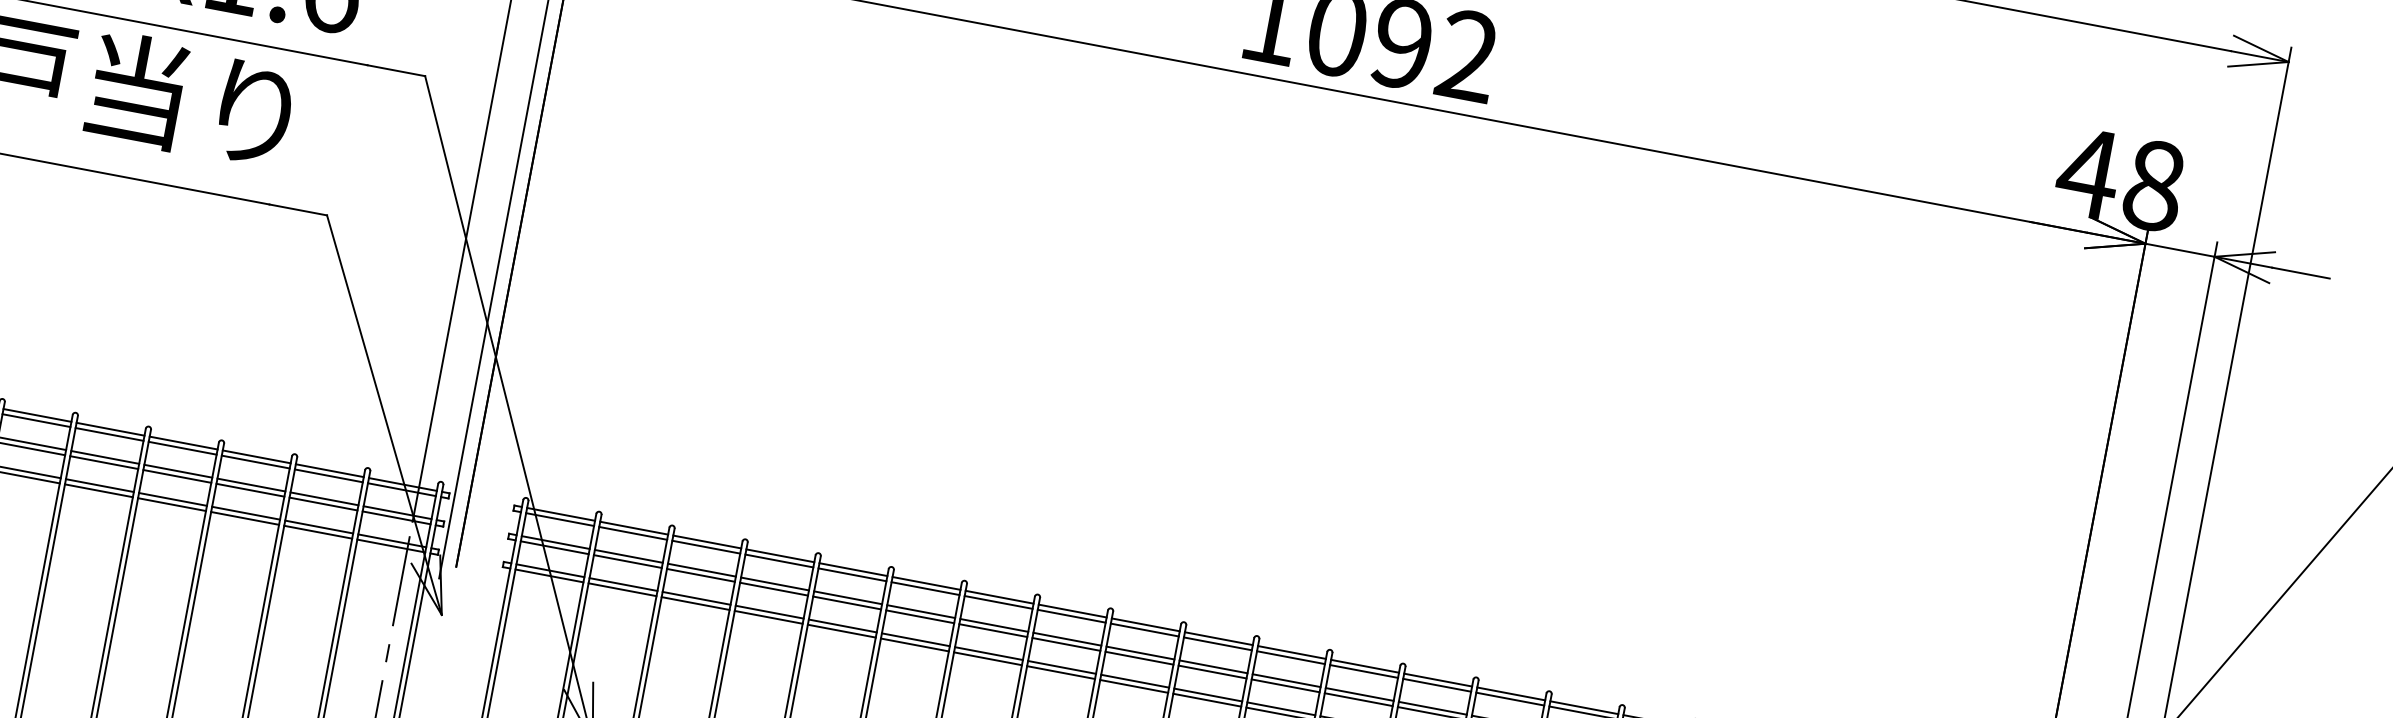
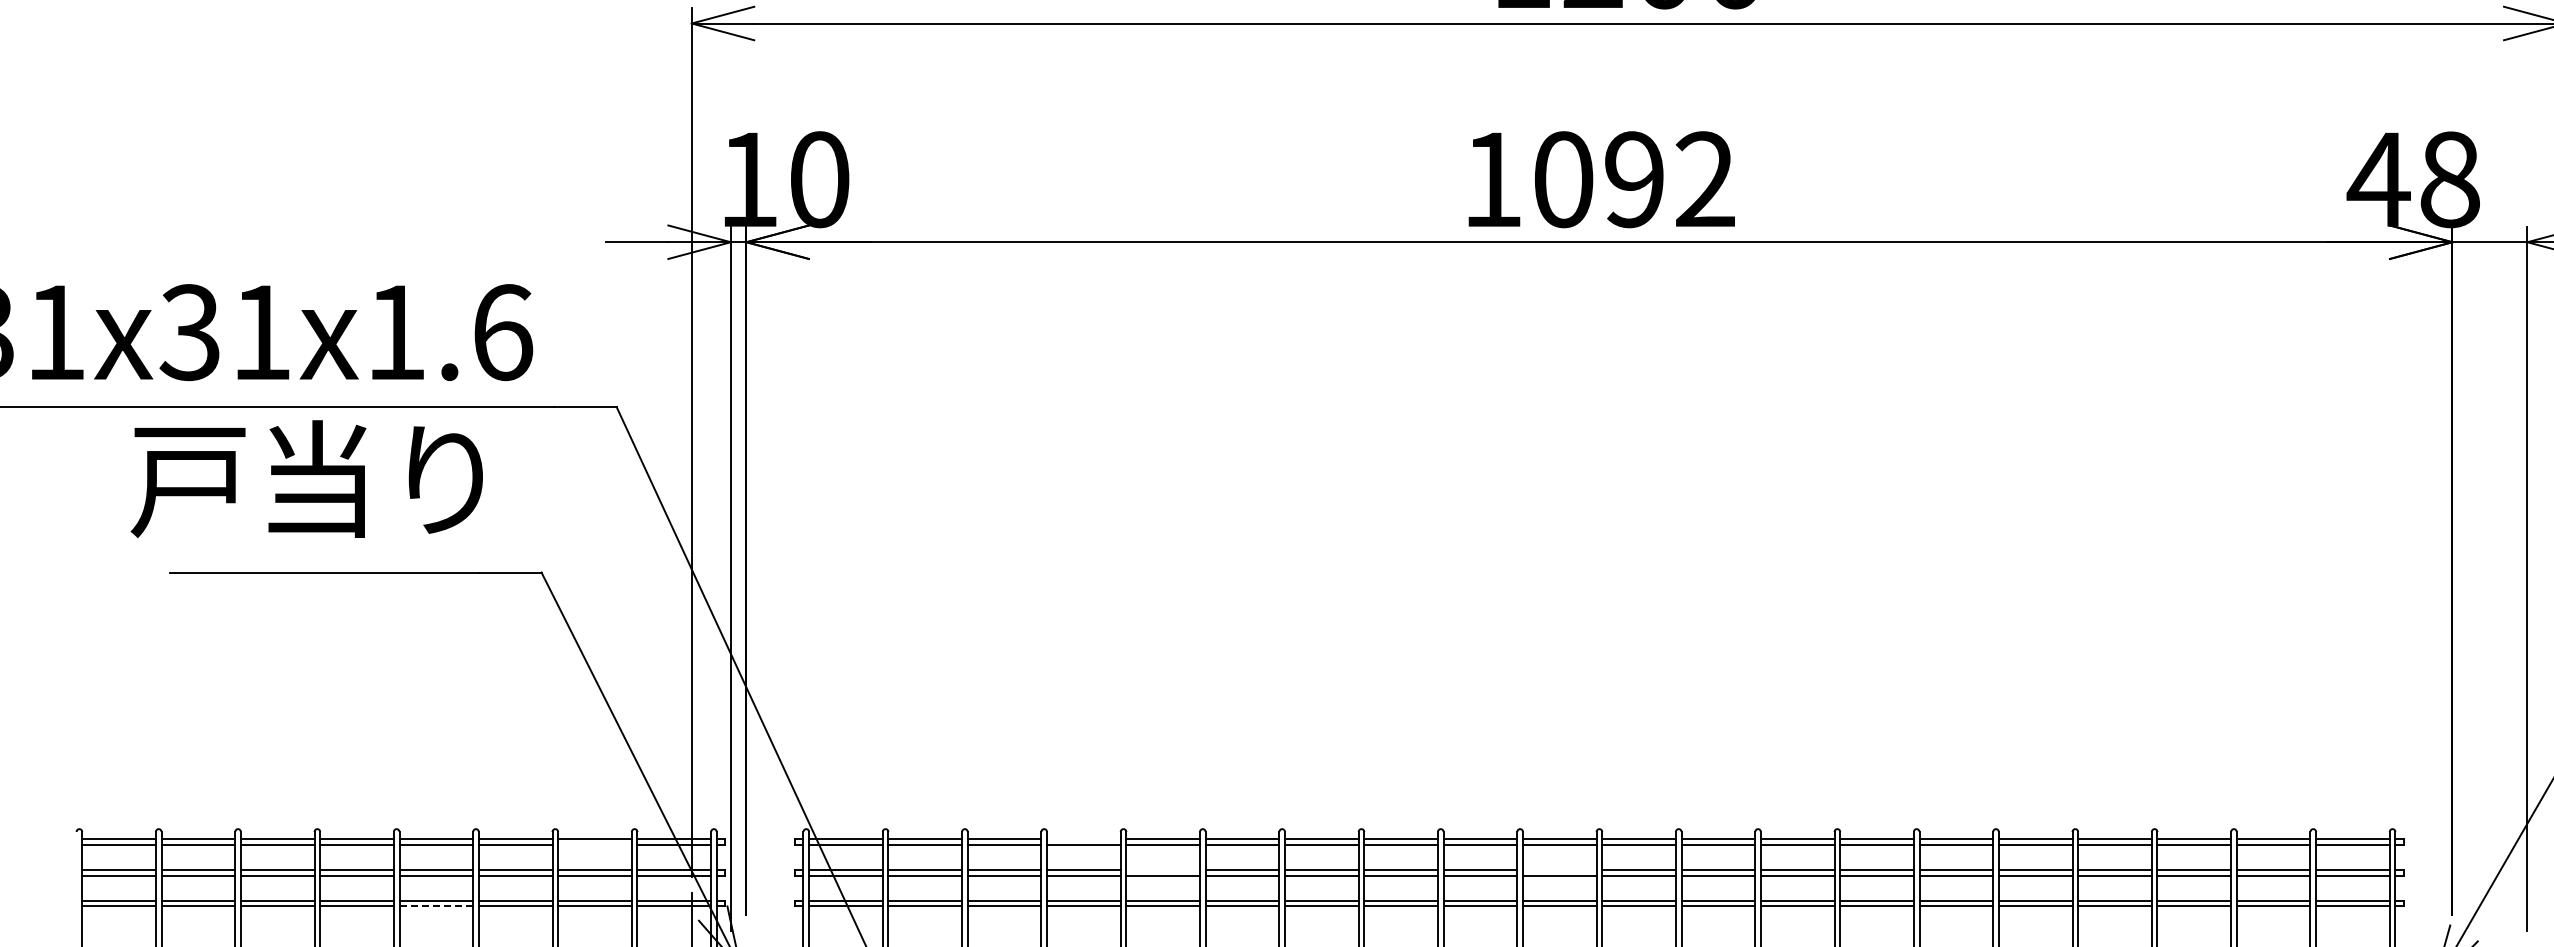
line: (328, 476) -> (594, 845), removed
line: (172, 504) -> (436, 906), solid -> dashed
line: (780, 555) -> (1083, 839), removed
line: (848, 598) -> (1163, 870), removed
line: (1213, 667) -> (1559, 870), removed

